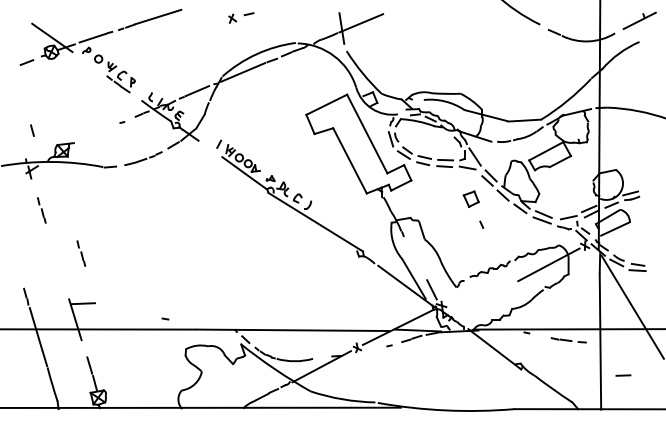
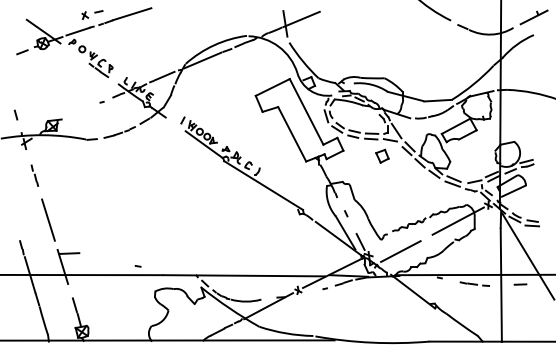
part: (241, 17) -> (92, 14), moved
line: (31, 129) -> (15, 114), moved
part: (471, 198) -> (382, 155), moved
line: (482, 224) -> (346, 213), moved
line: (80, 253) -> (67, 211), removed
line: (58, 262) -> (48, 219), added
line: (479, 301) -> (400, 251), added
line: (623, 375) -> (520, 284), moved

